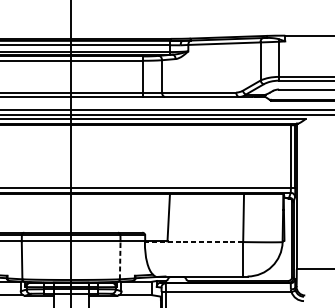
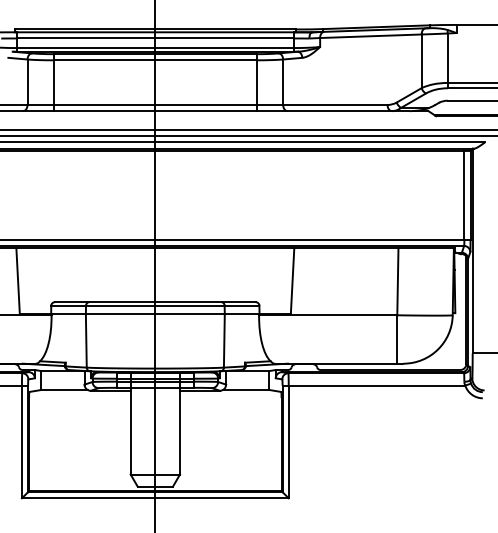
line: (193, 242) -> (327, 315), dashed -> solid
line: (120, 260) -> (224, 341), dashed -> solid

